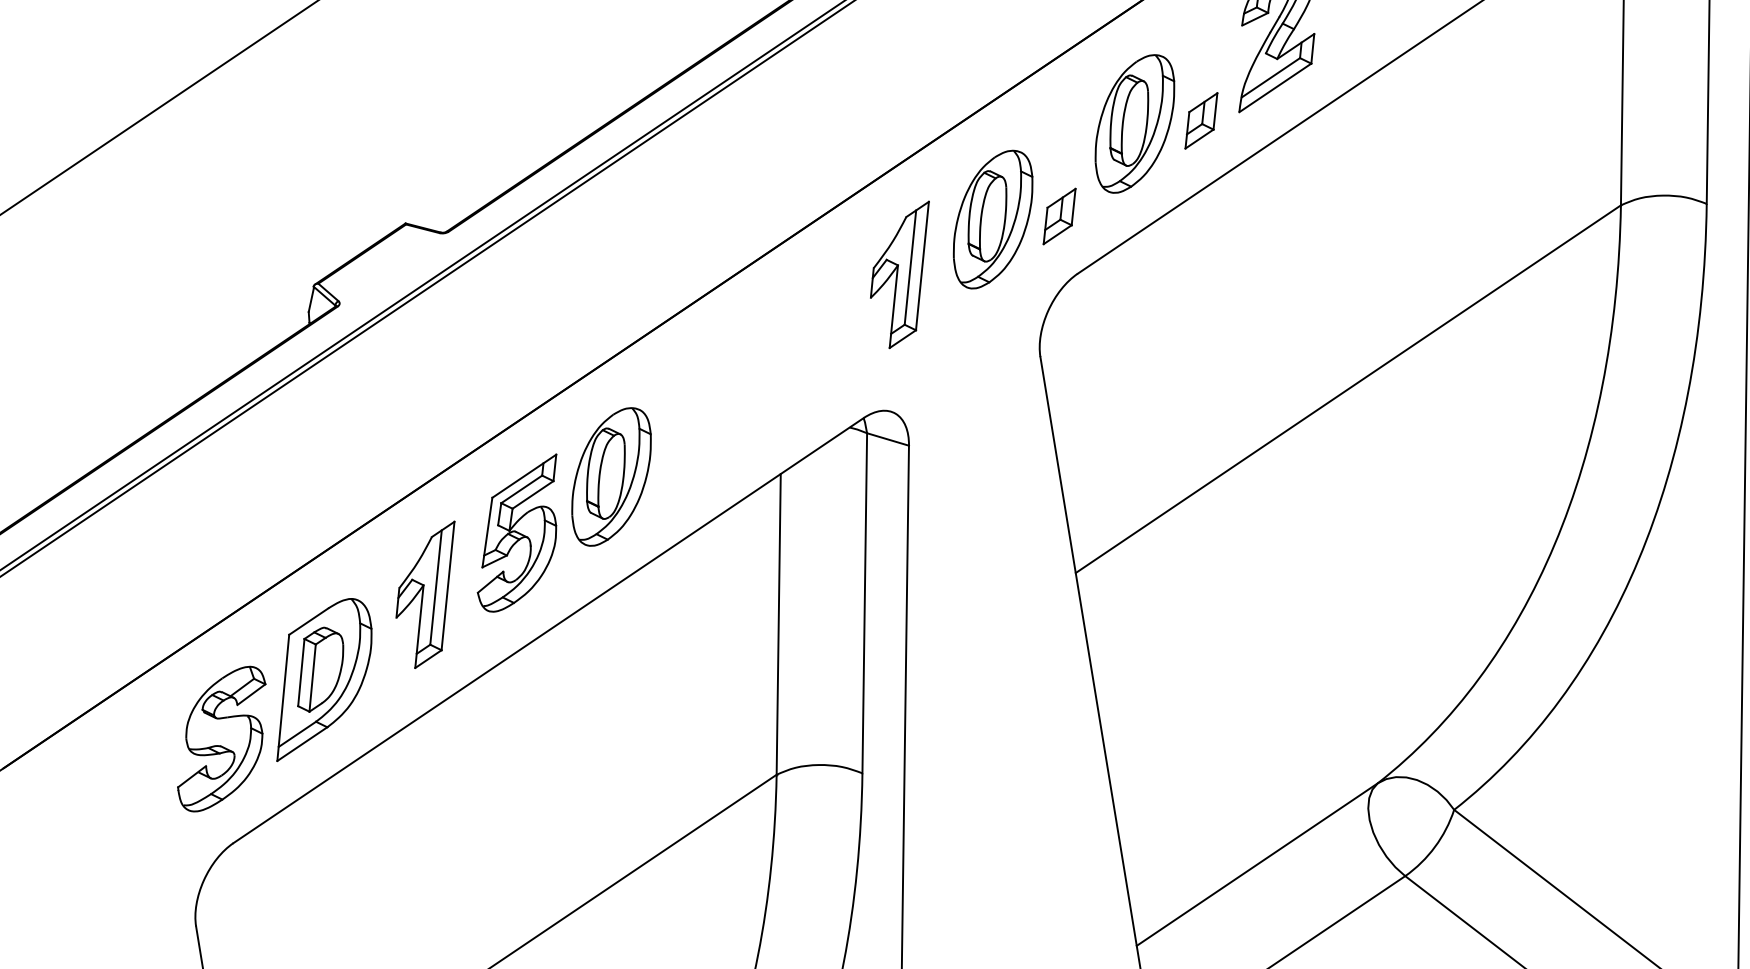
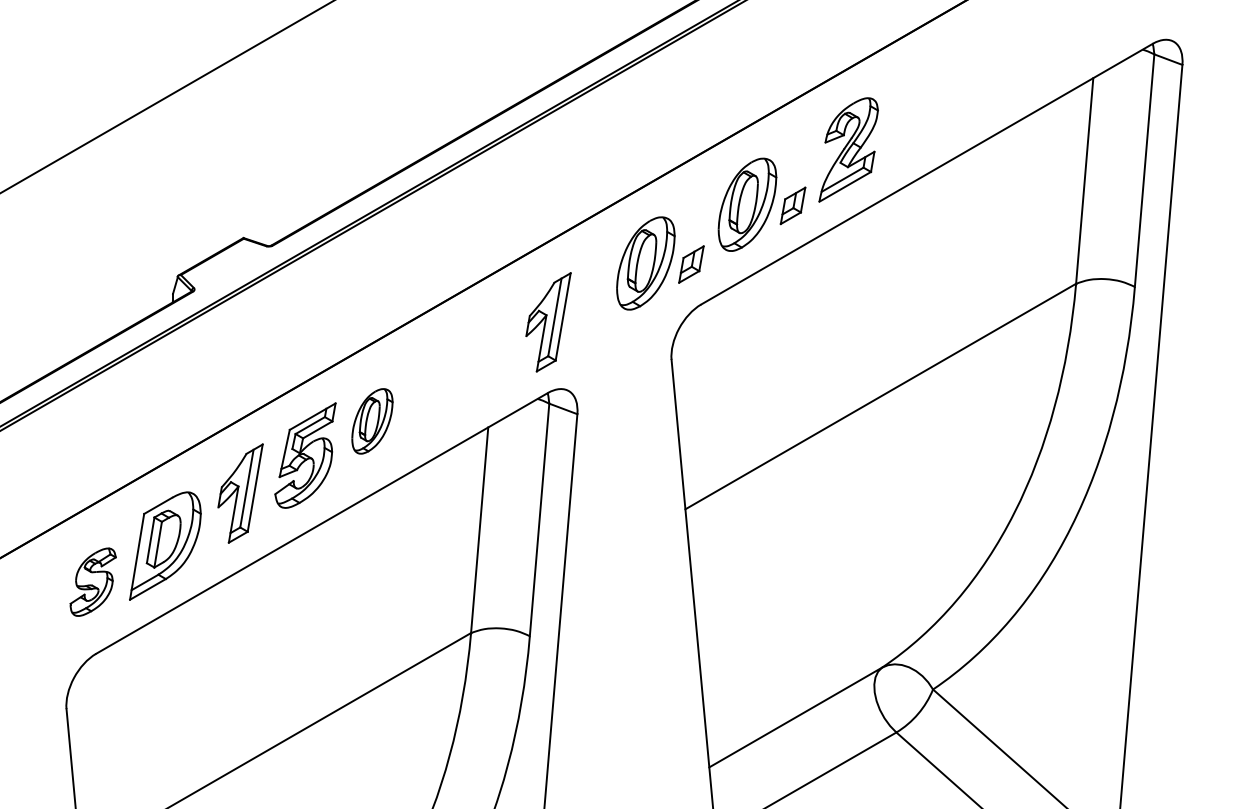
part: (901, 275) -> (548, 322), moved
part: (611, 477) -> (372, 421), size x0.7
part: (221, 739) -> (92, 582), size x0.7

